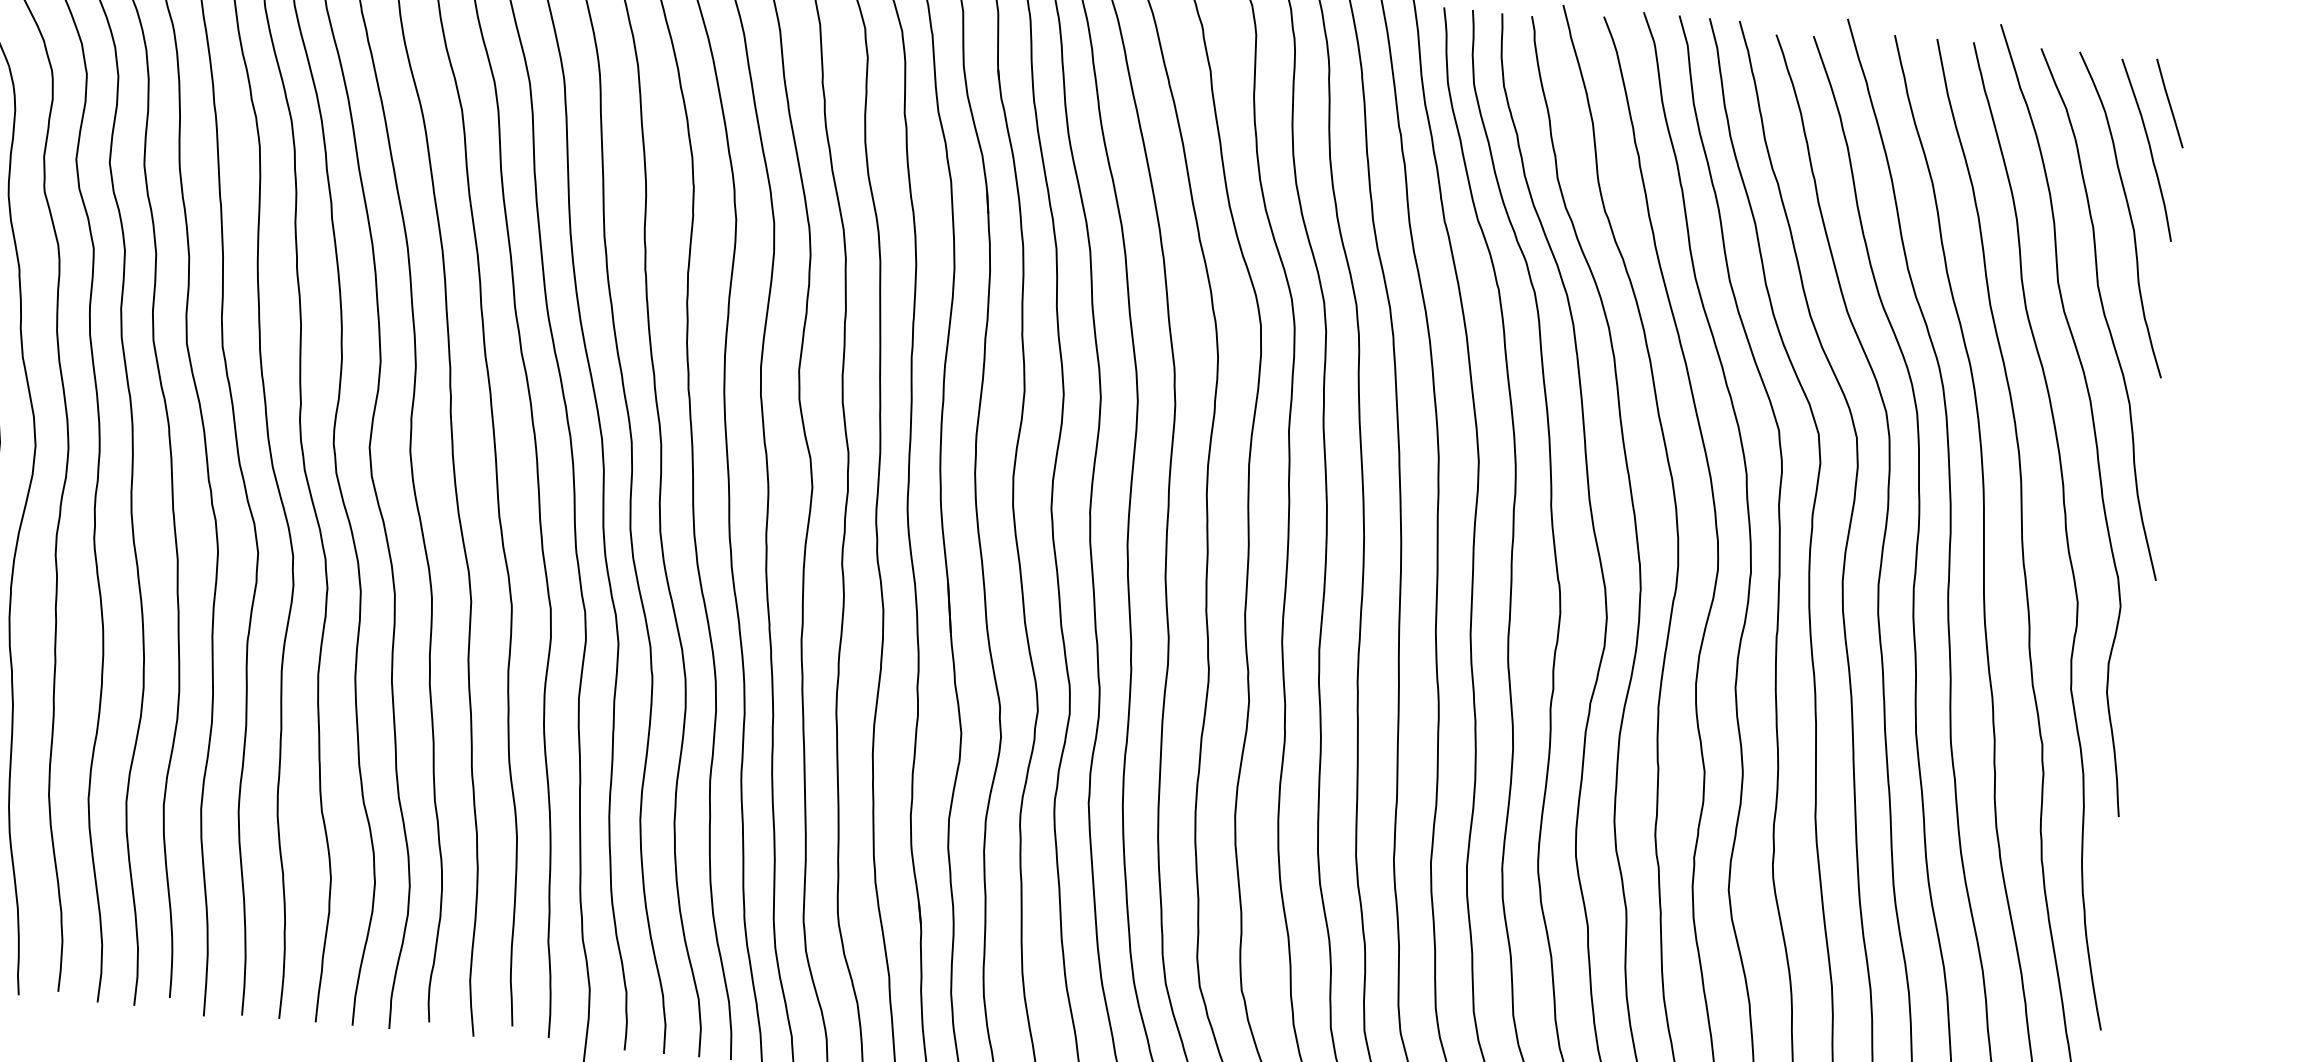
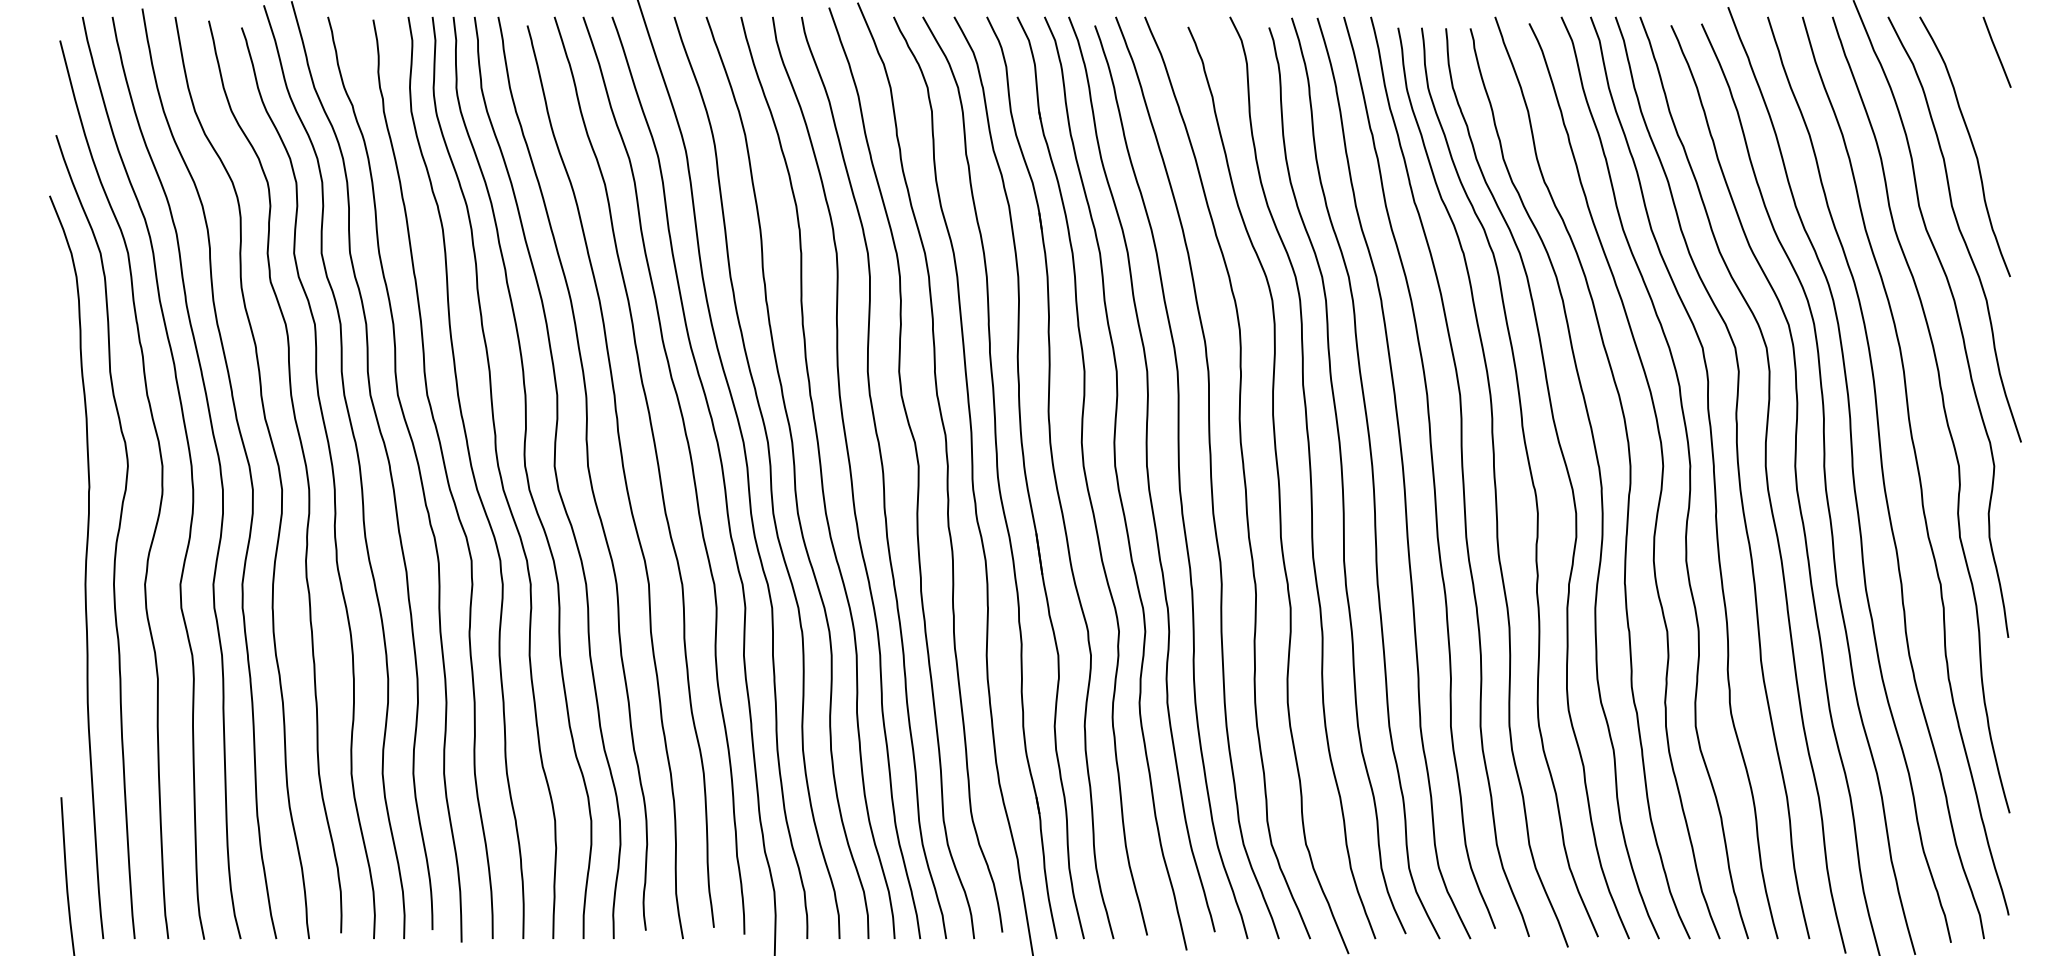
curve: (2149, 149) -> (1983, 91), removed

